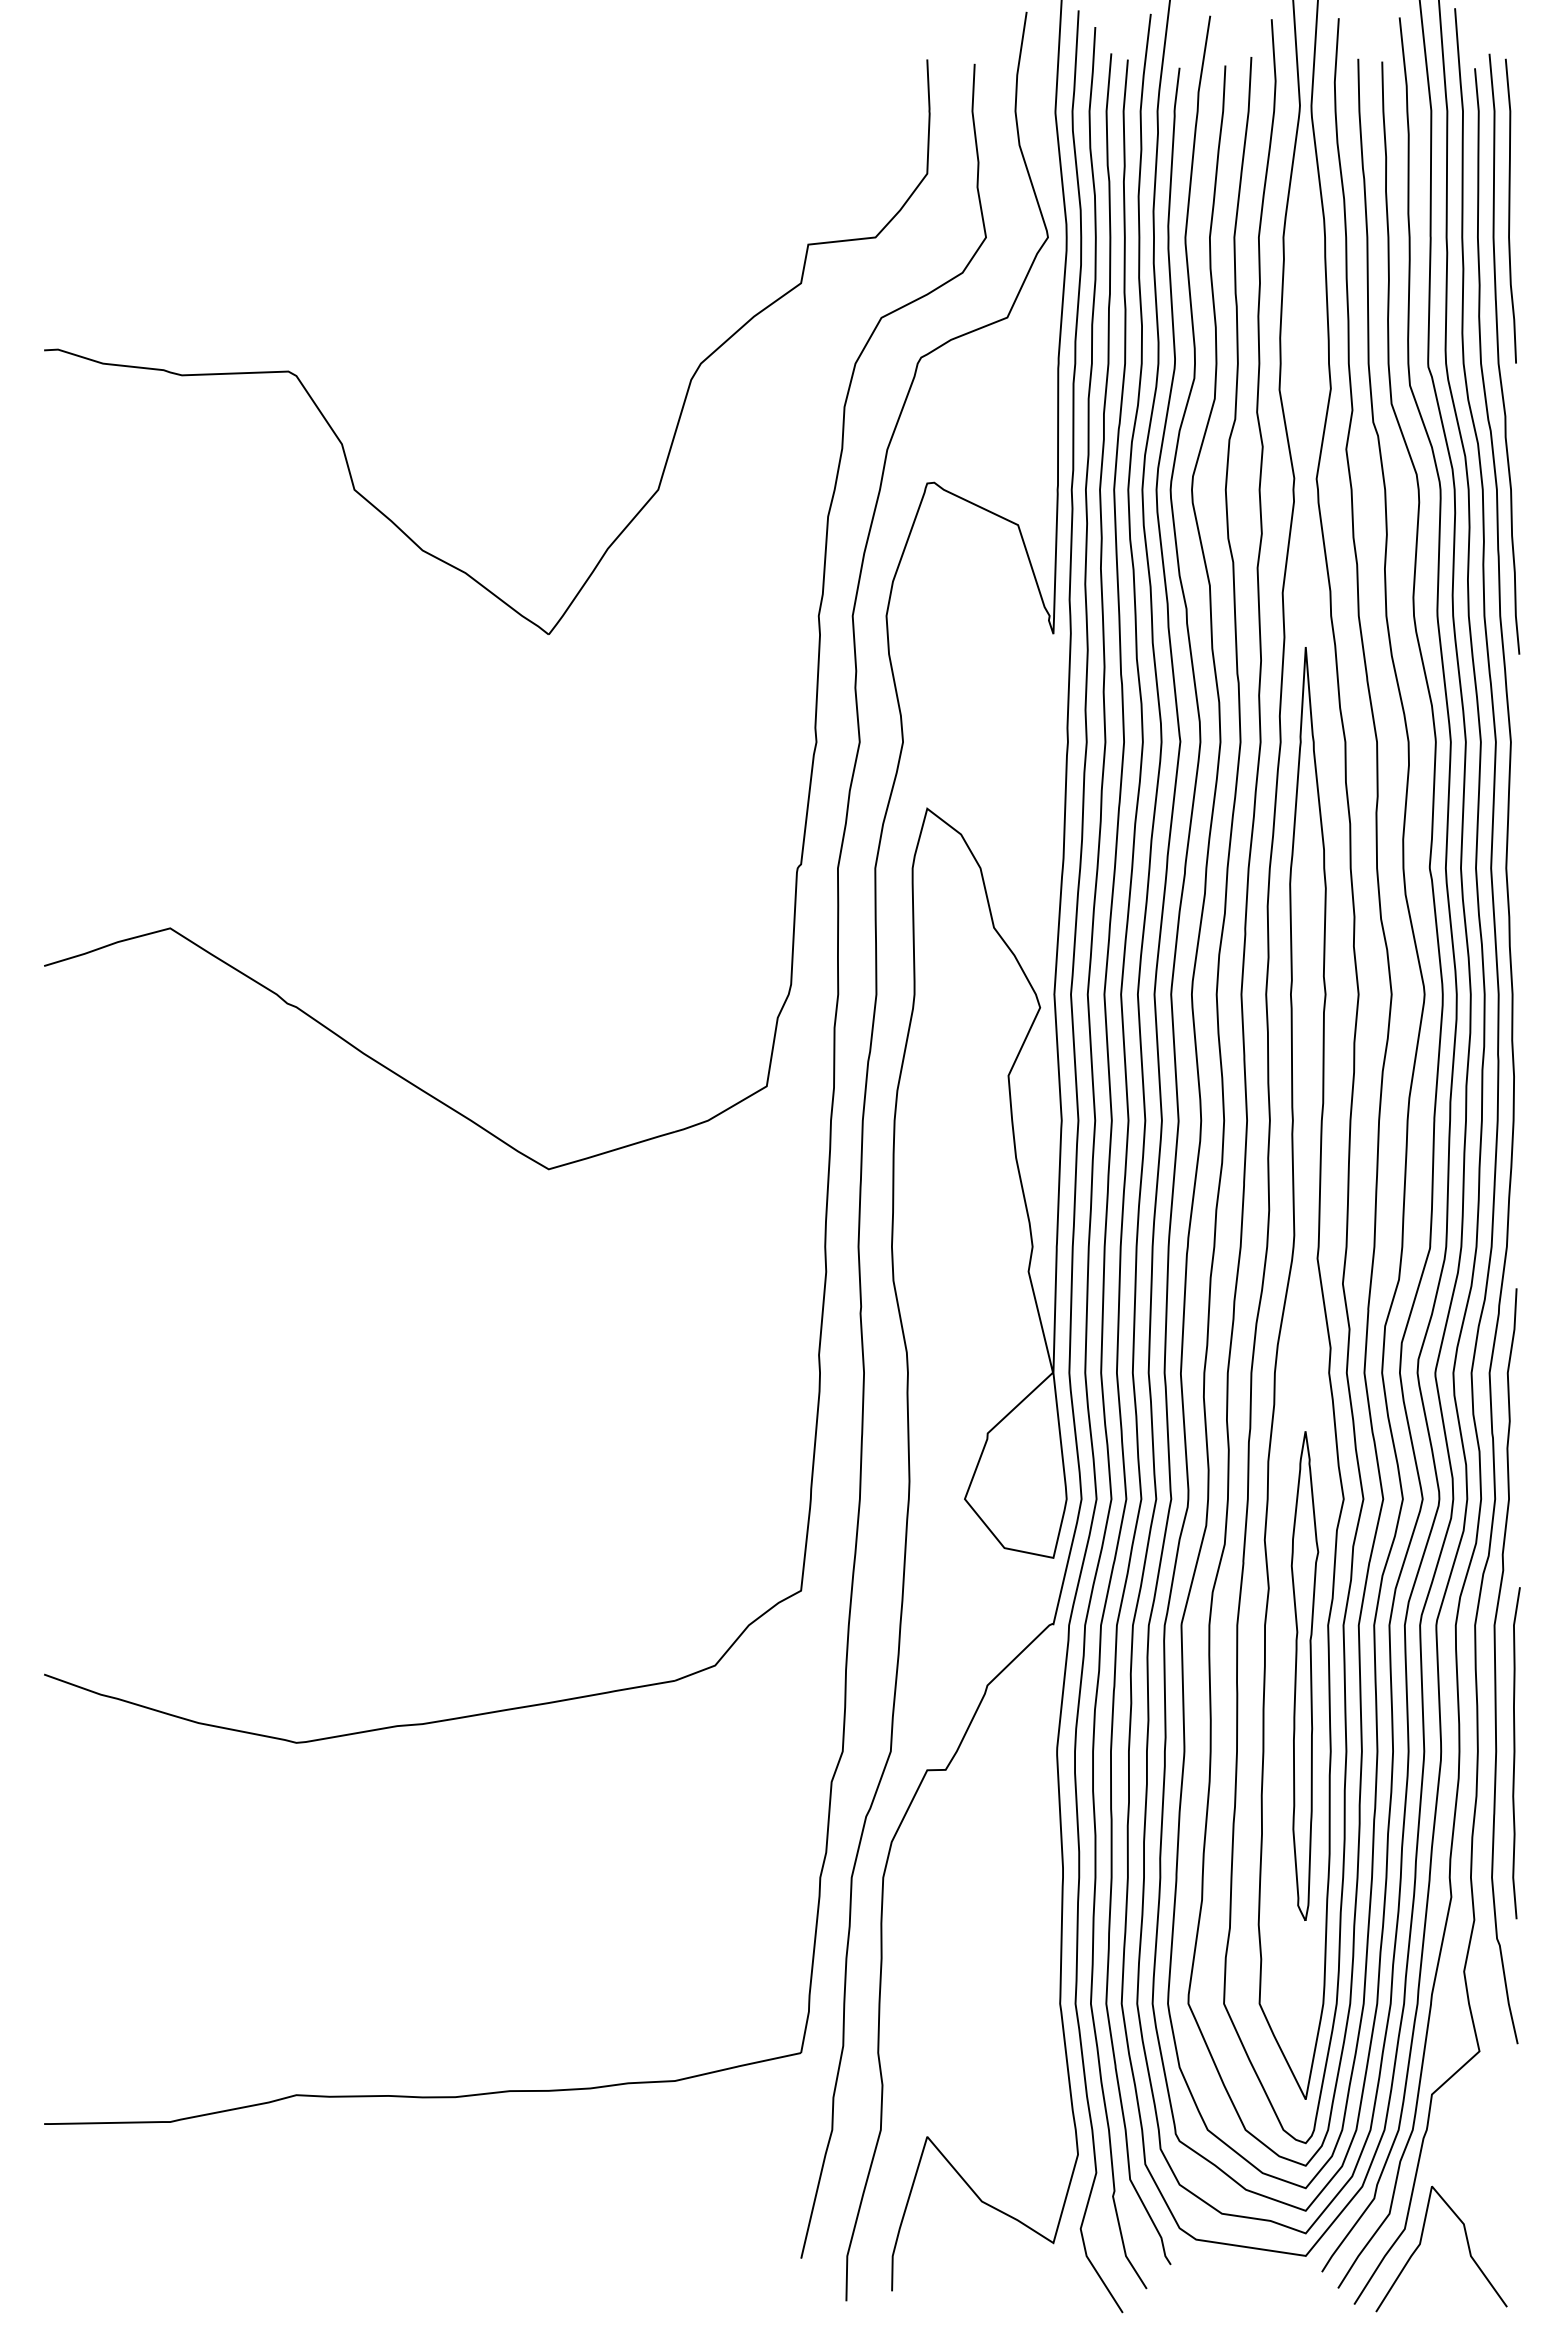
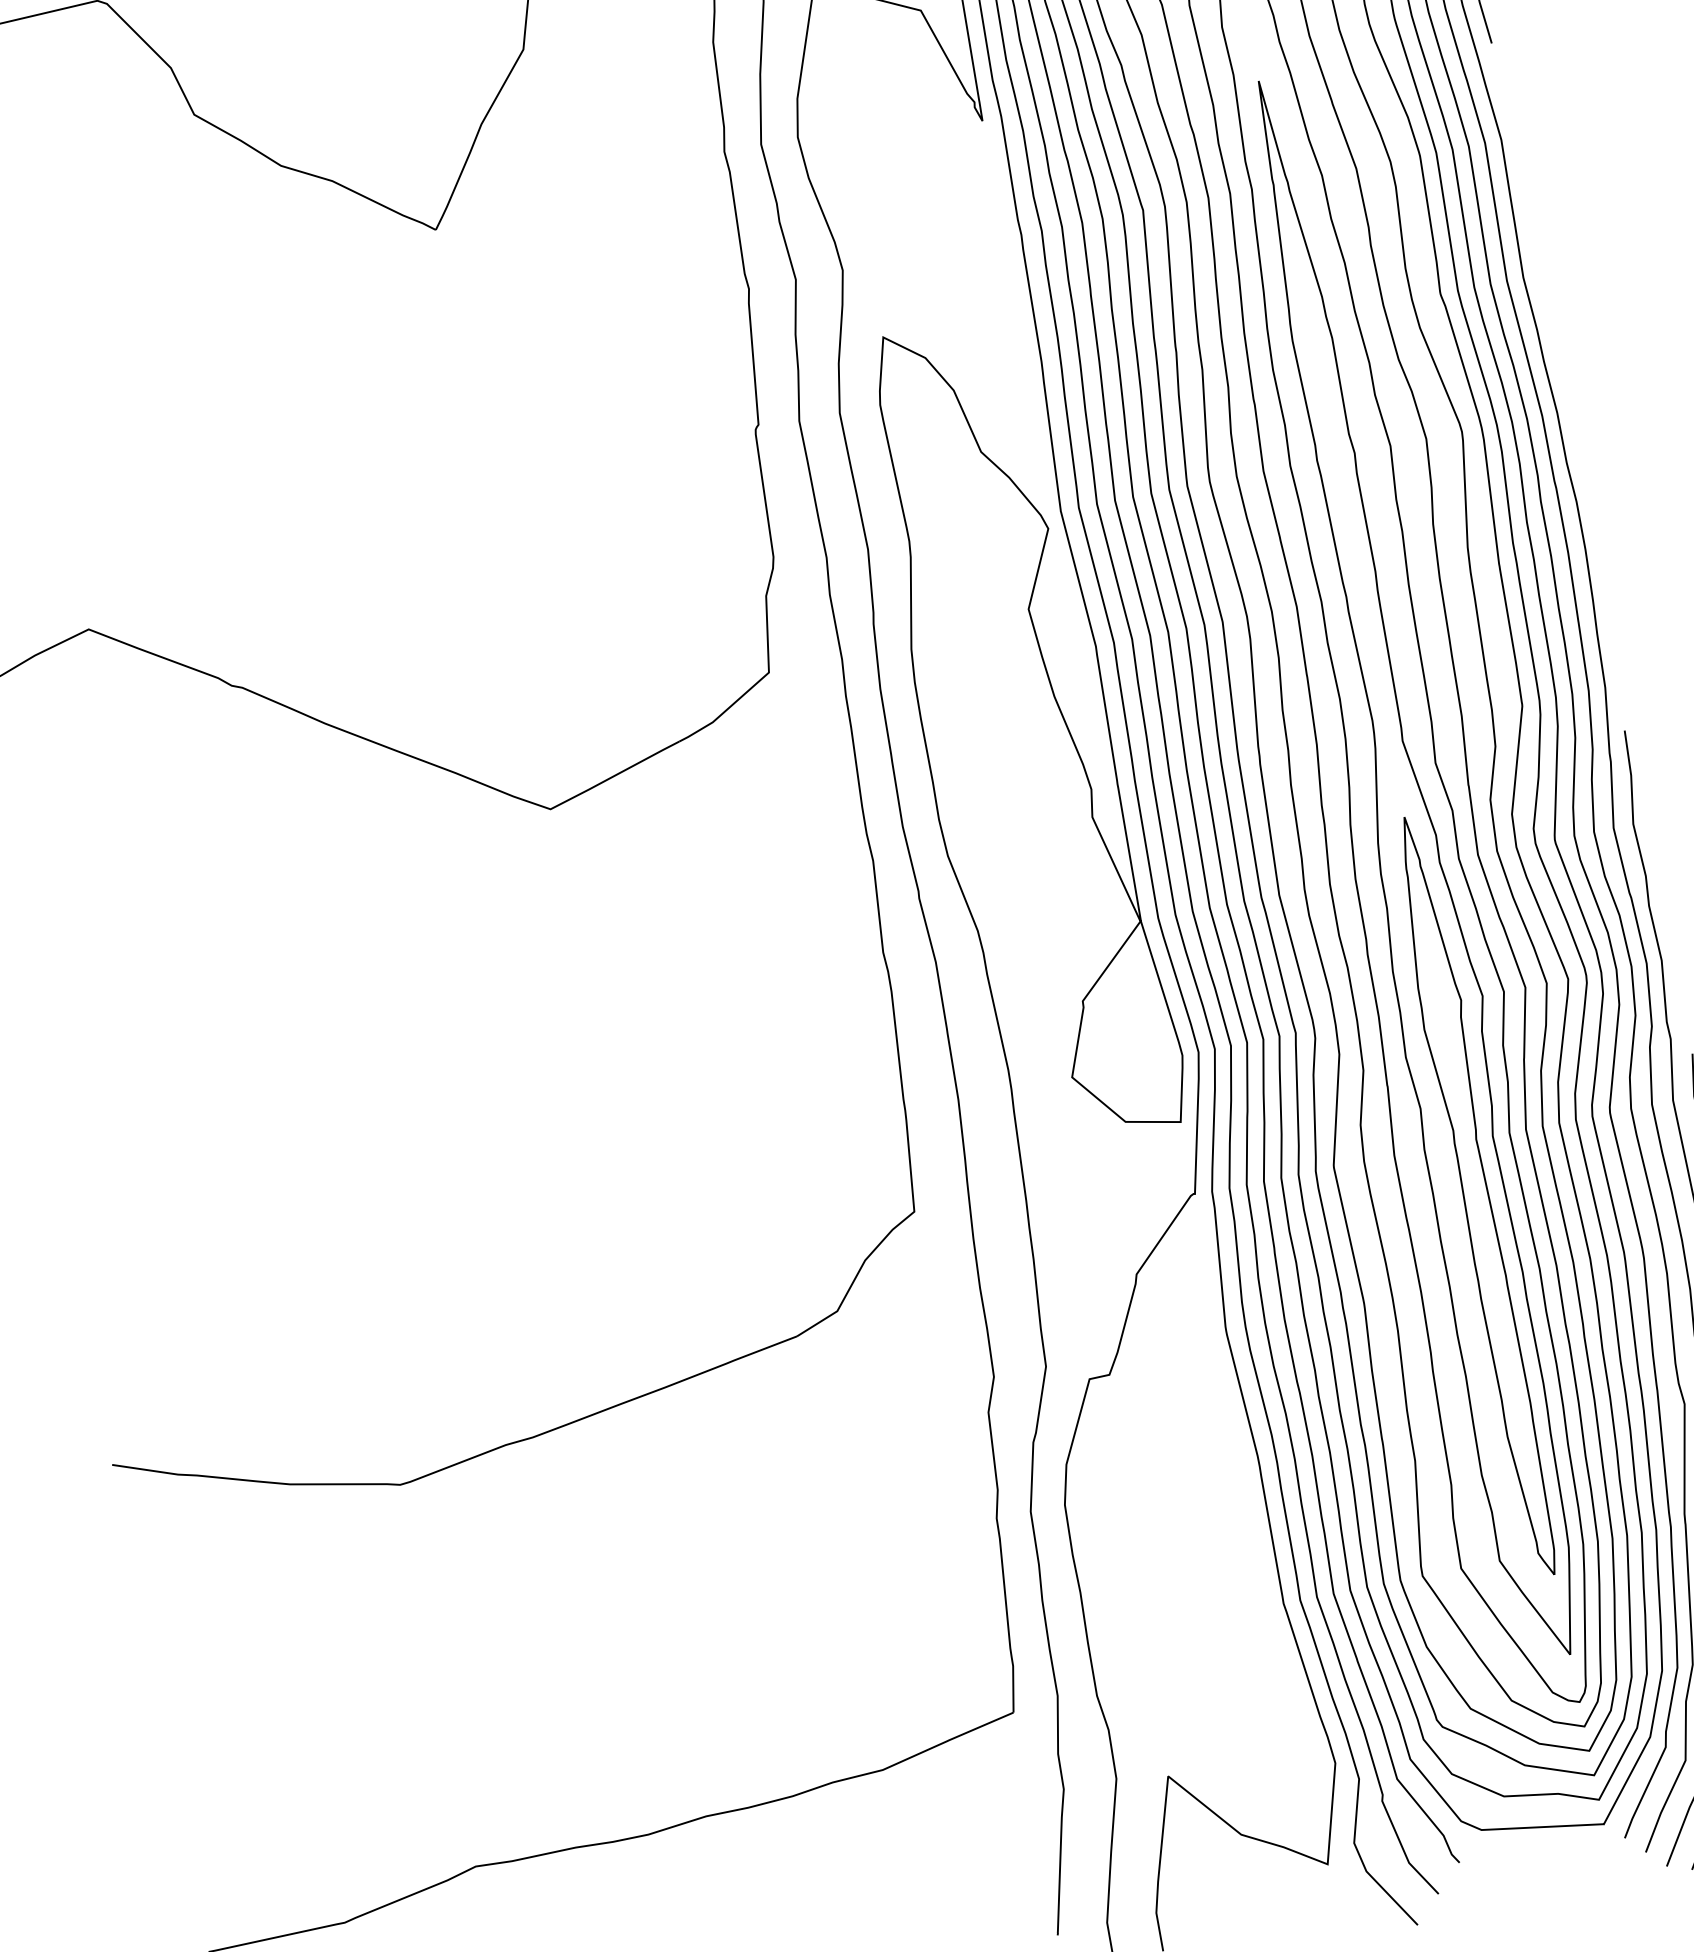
part: (1304, 1675) -> (1477, 1195), size x1.43

